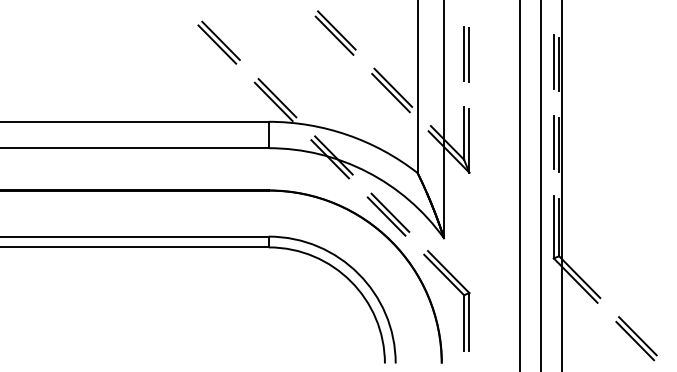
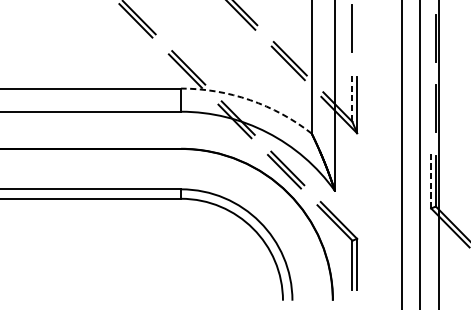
line: (469, 54) -> (357, 29), removed
line: (553, 61) -> (430, 35), removed
arc: (347, 134) -> (250, 99), solid -> dashed
line: (464, 134) -> (352, 99), solid -> dashed
line: (553, 142) -> (430, 106), removed
line: (553, 227) -> (430, 181), solid -> dashed

